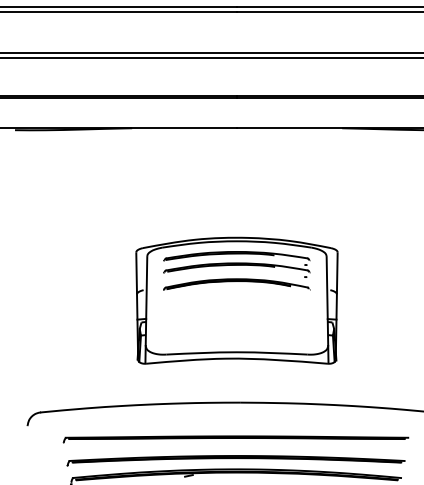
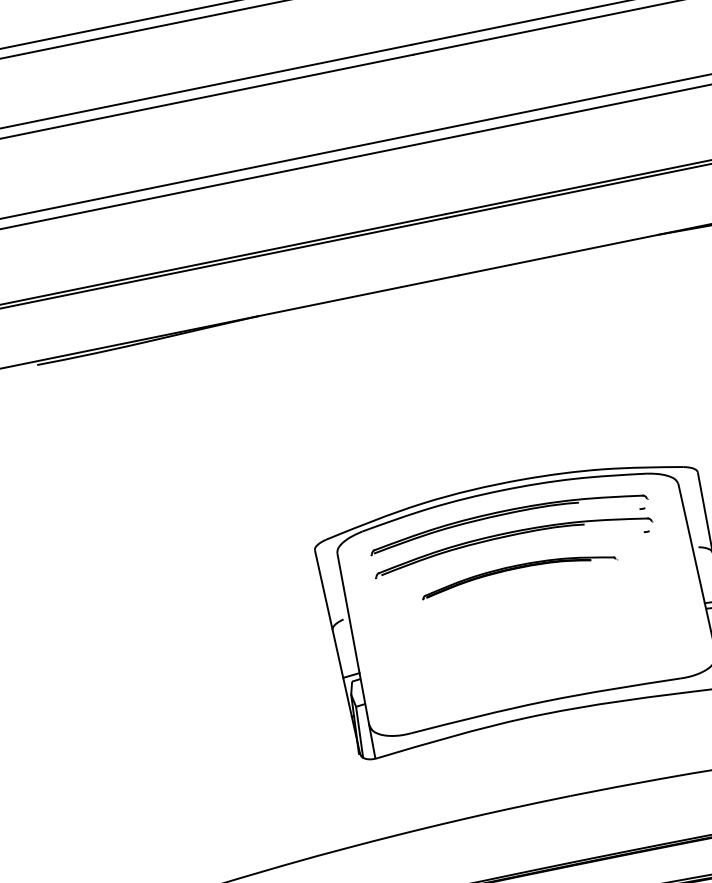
part: (236, 284) -> (517, 572), size x0.7

